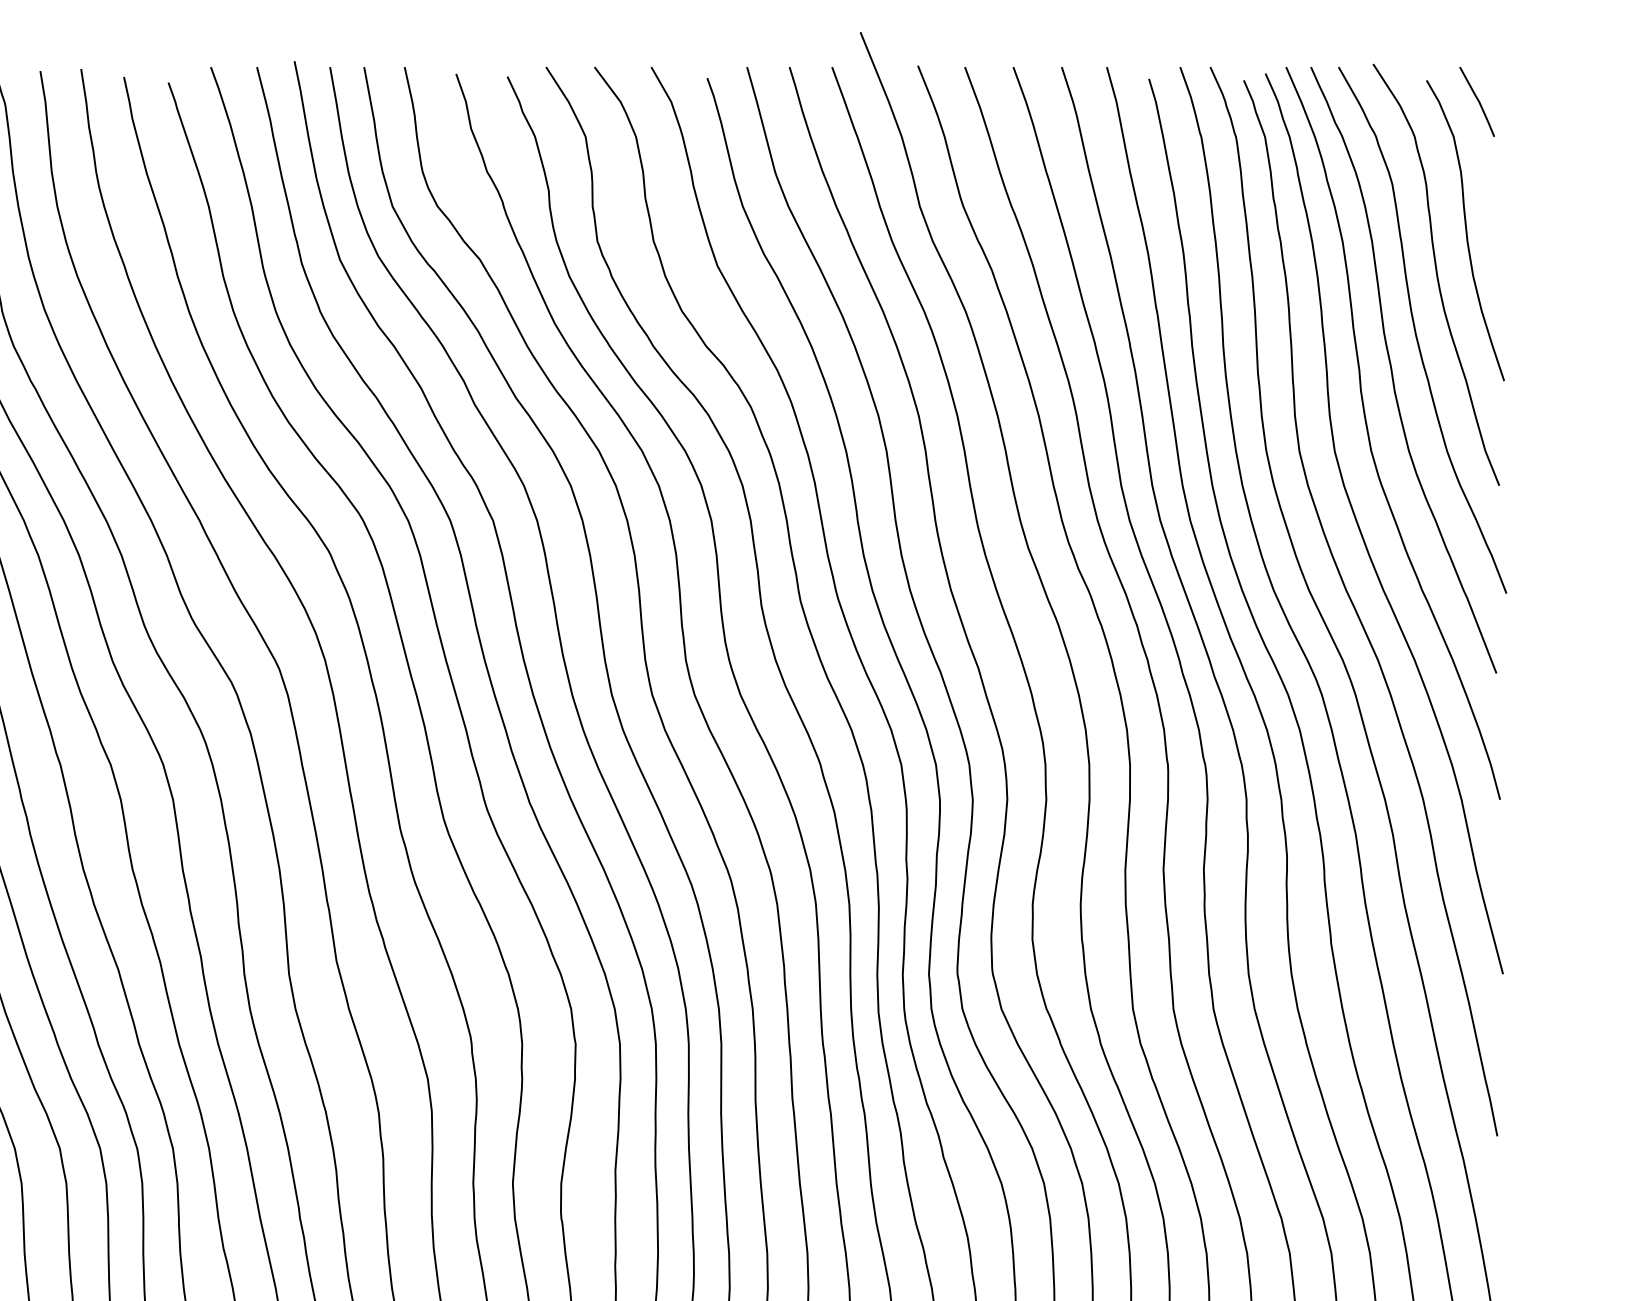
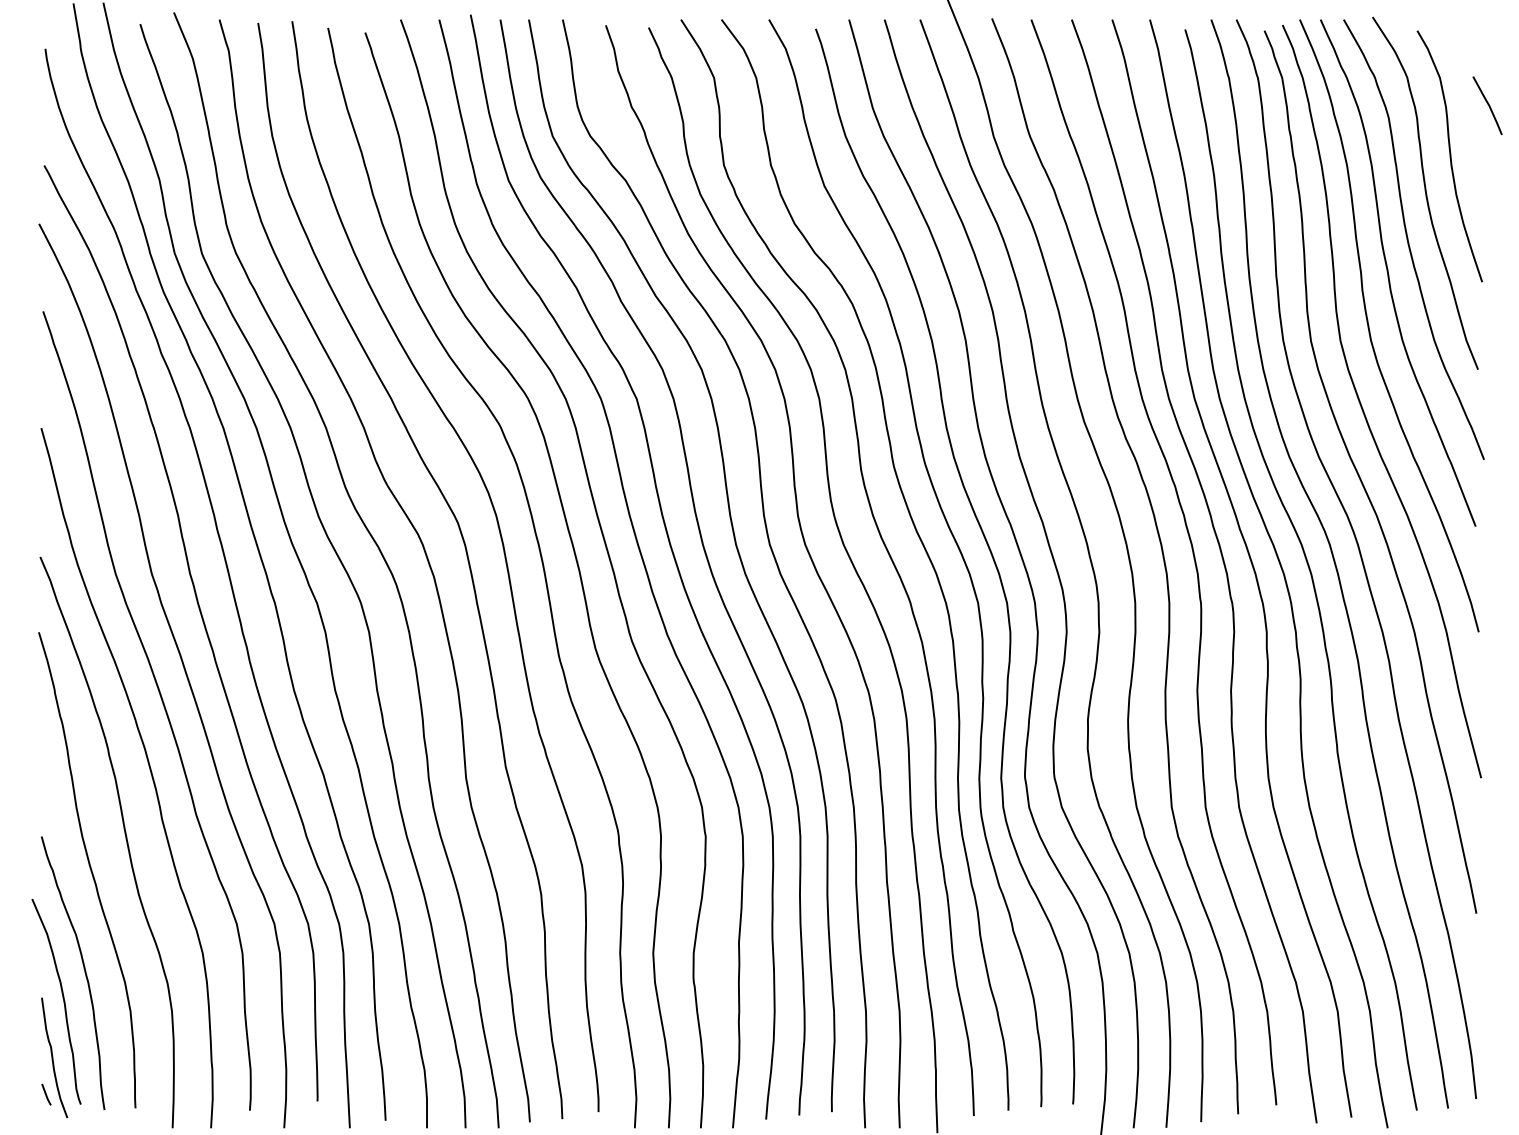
line: (1477, 100) -> (1487, 104), moved

